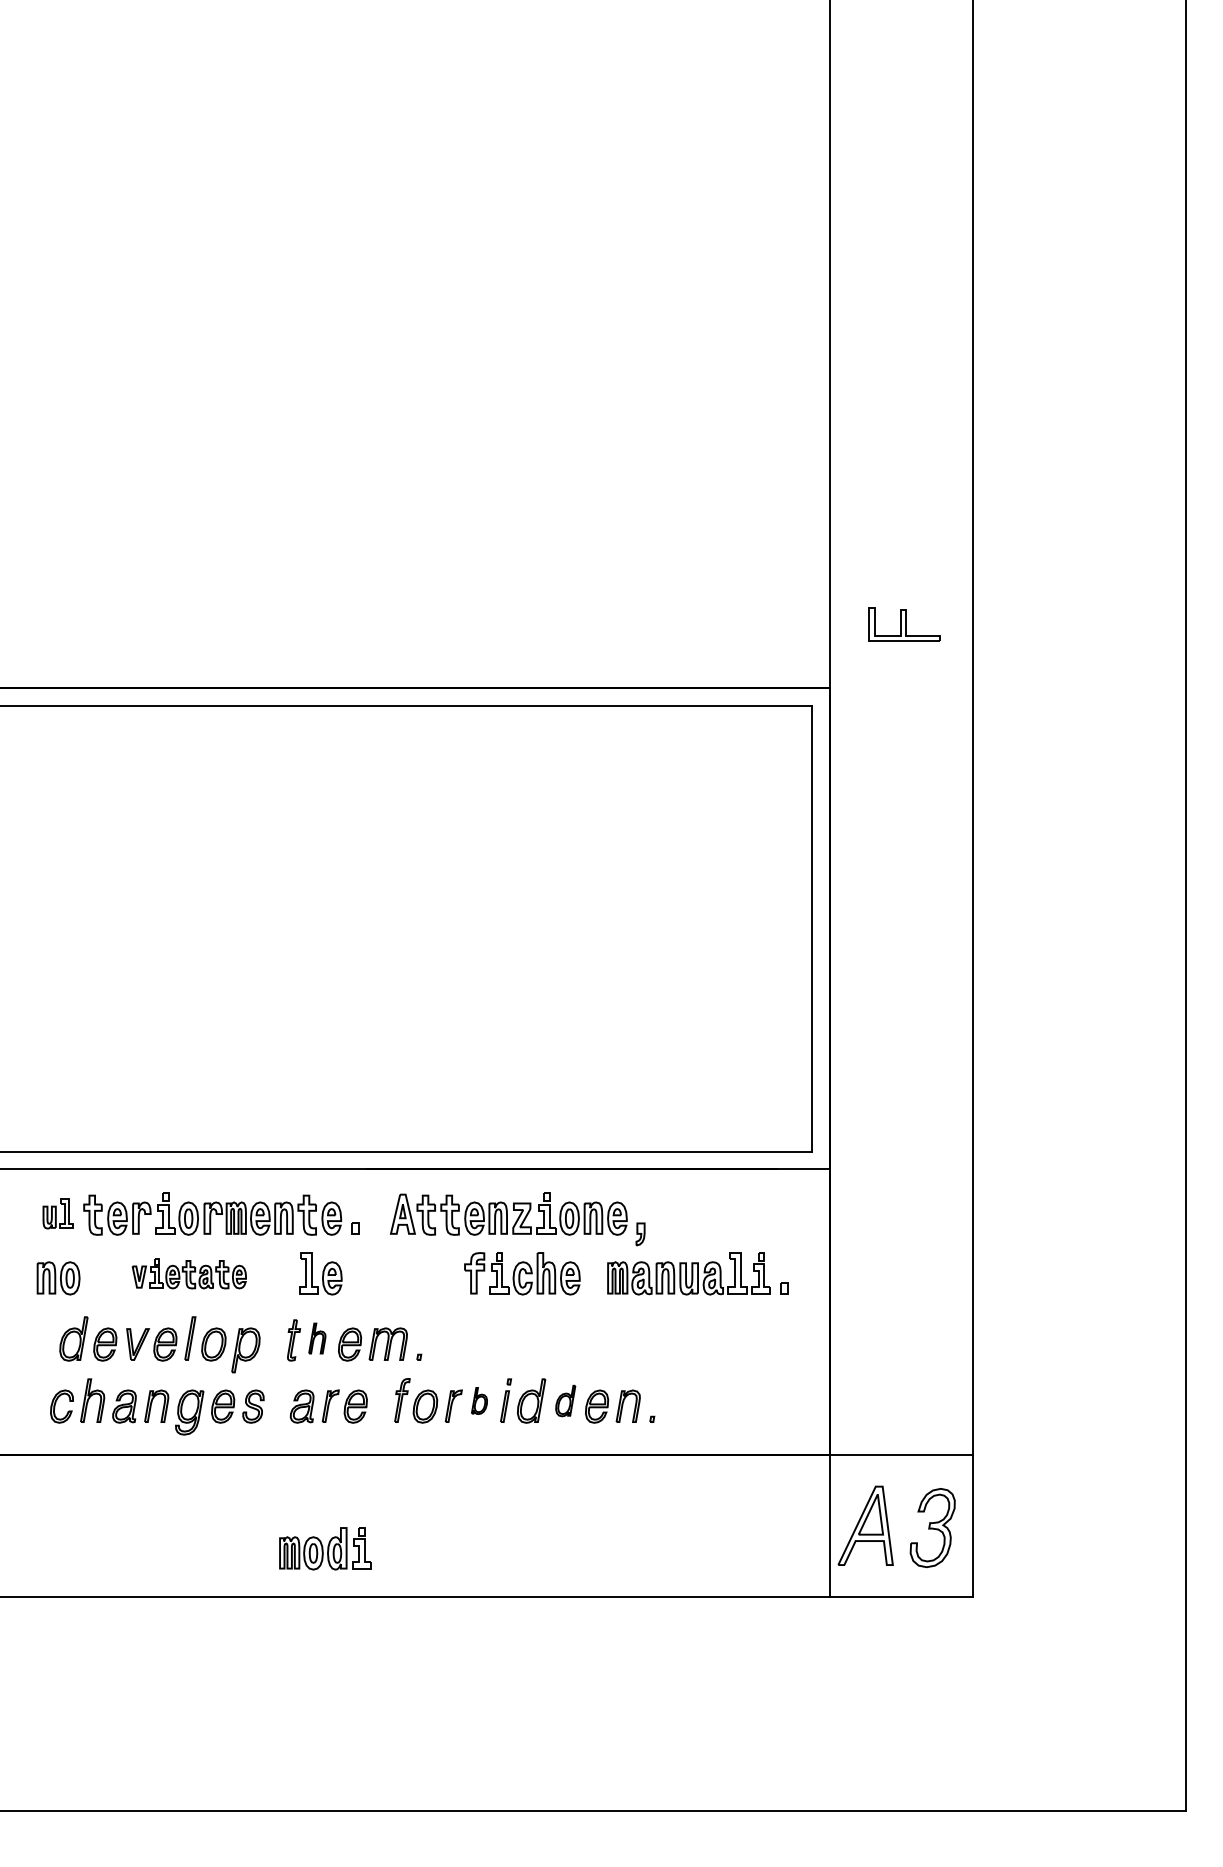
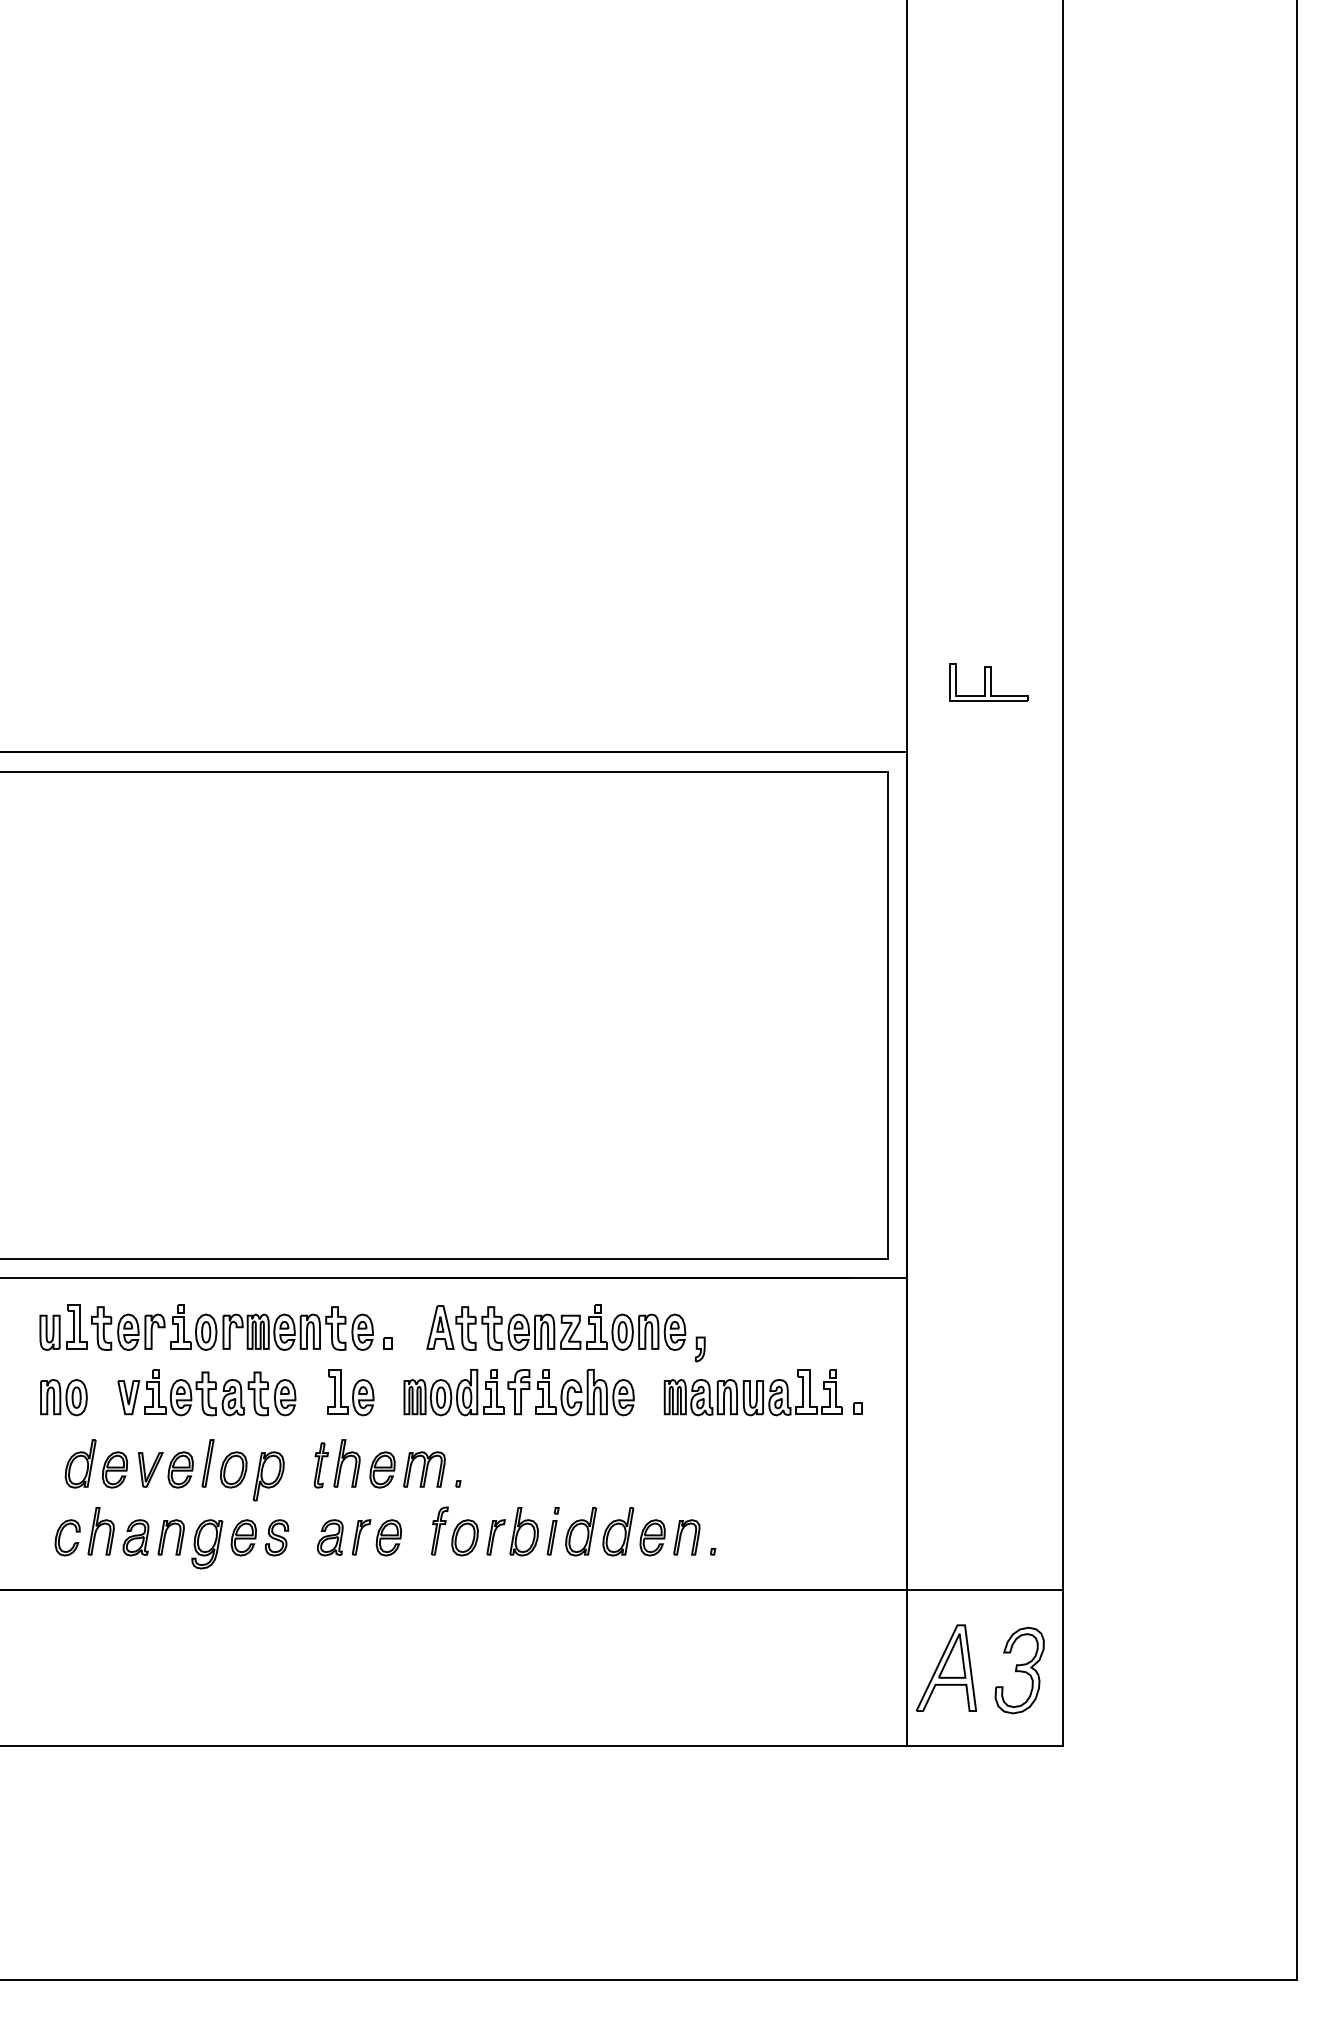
part: (58, 1213) -> (63, 1326), size x1.43
part: (189, 1273) -> (207, 1392), size x1.43
part: (316, 1338) -> (345, 1463), size x1.43
part: (479, 1400) -> (524, 1531), size x1.67
part: (565, 1400) -> (618, 1531), size x1.43
part: (325, 1548) -> (454, 1392), moved

